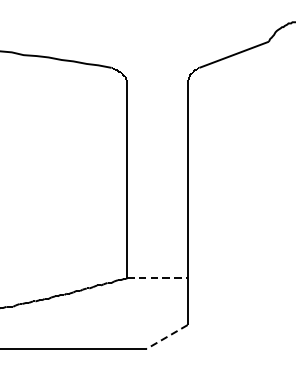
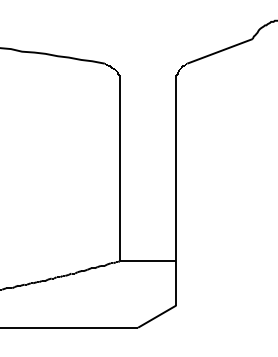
line: (158, 278) -> (148, 261), dashed -> solid
line: (166, 336) -> (156, 316), dashed -> solid

